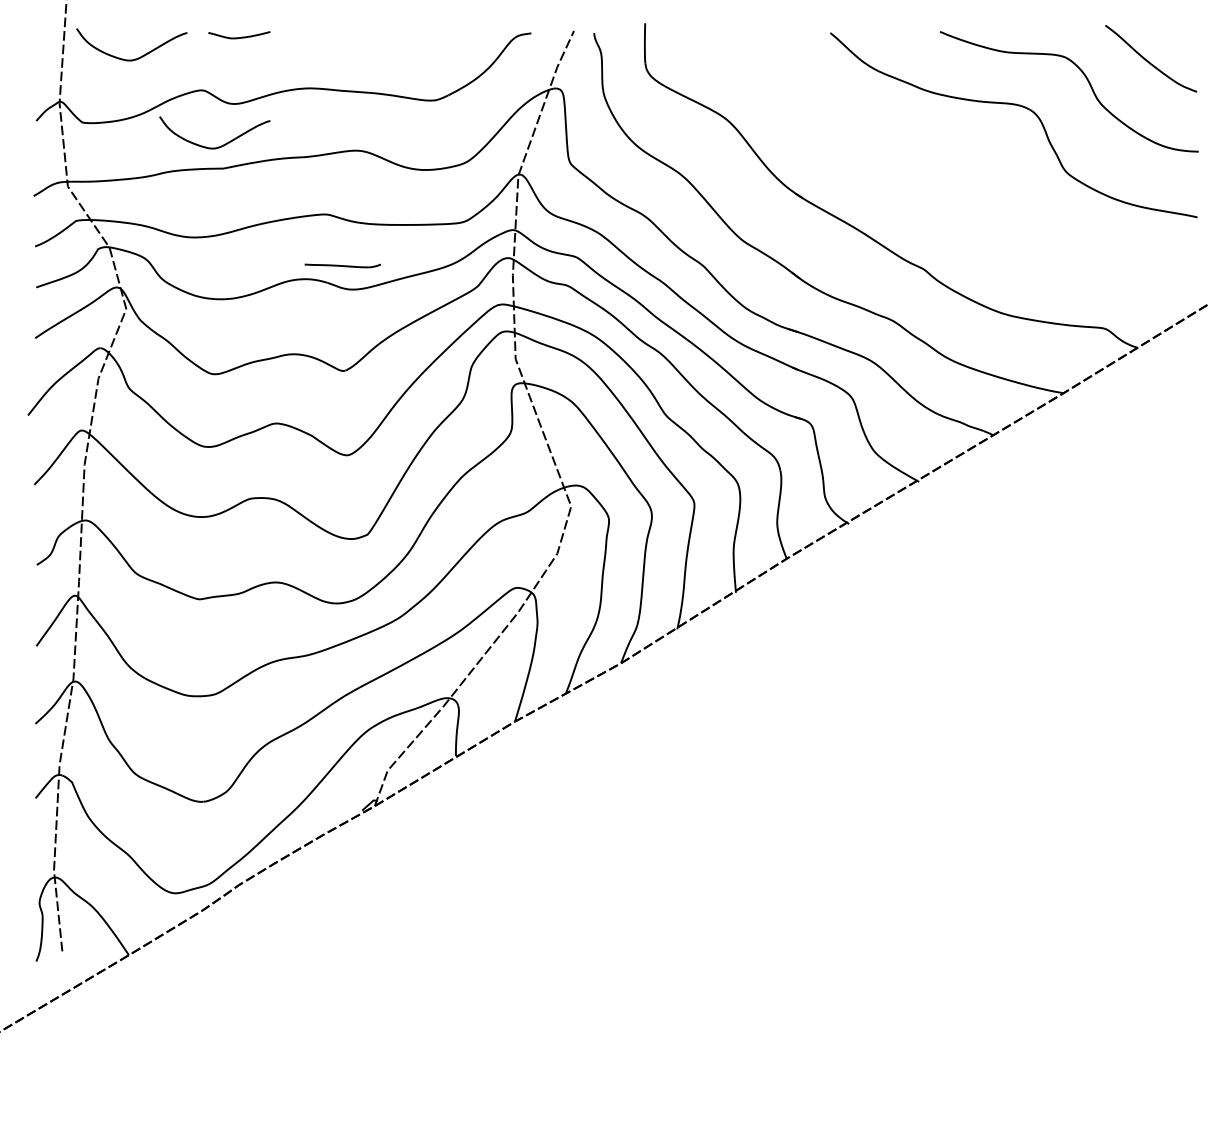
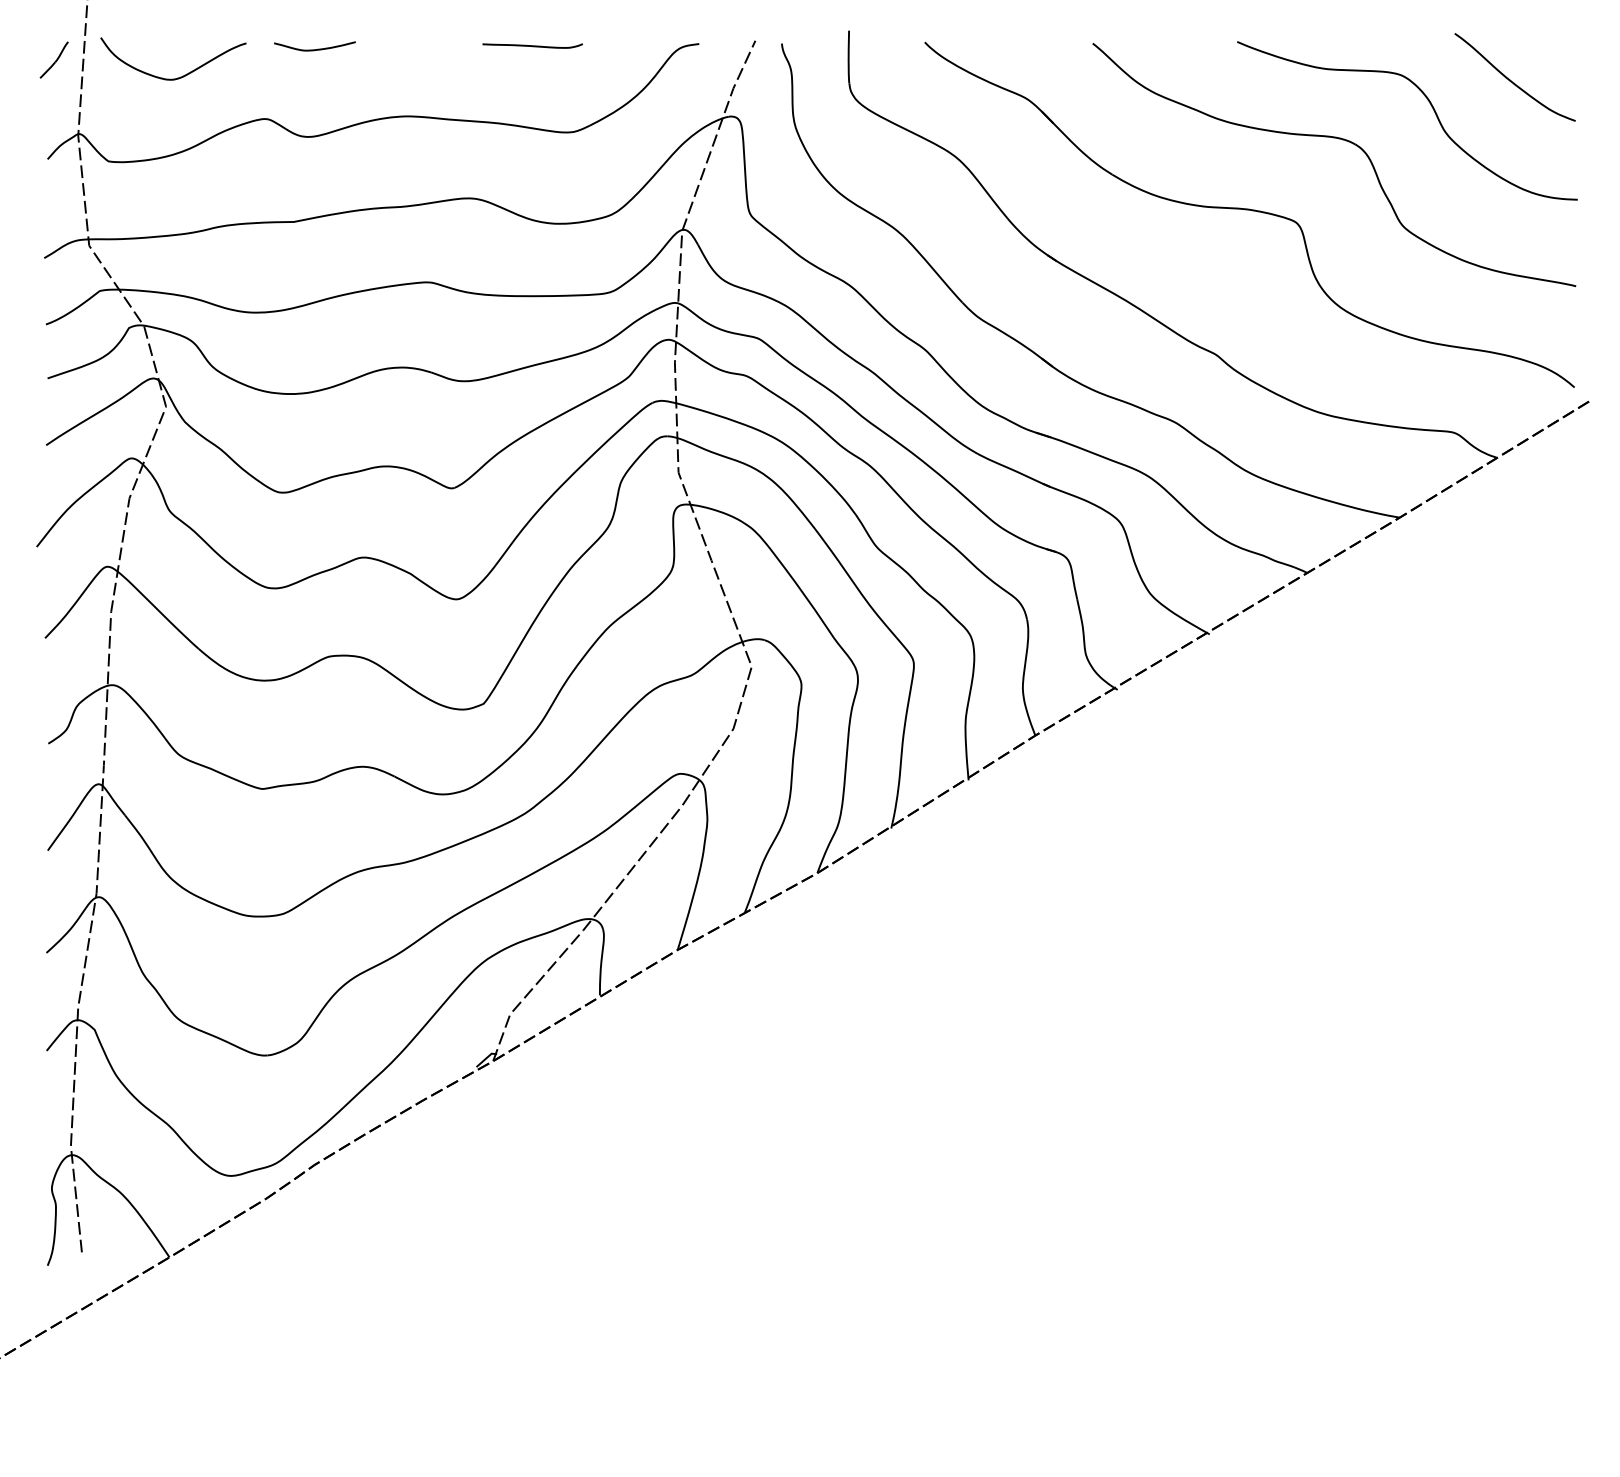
part: (41, 45) -> (54, 59), added
curve: (218, 146) -> (287, 192), removed
part: (949, 162) -> (1249, 213), added
curve: (342, 265) -> (532, 45), moved

